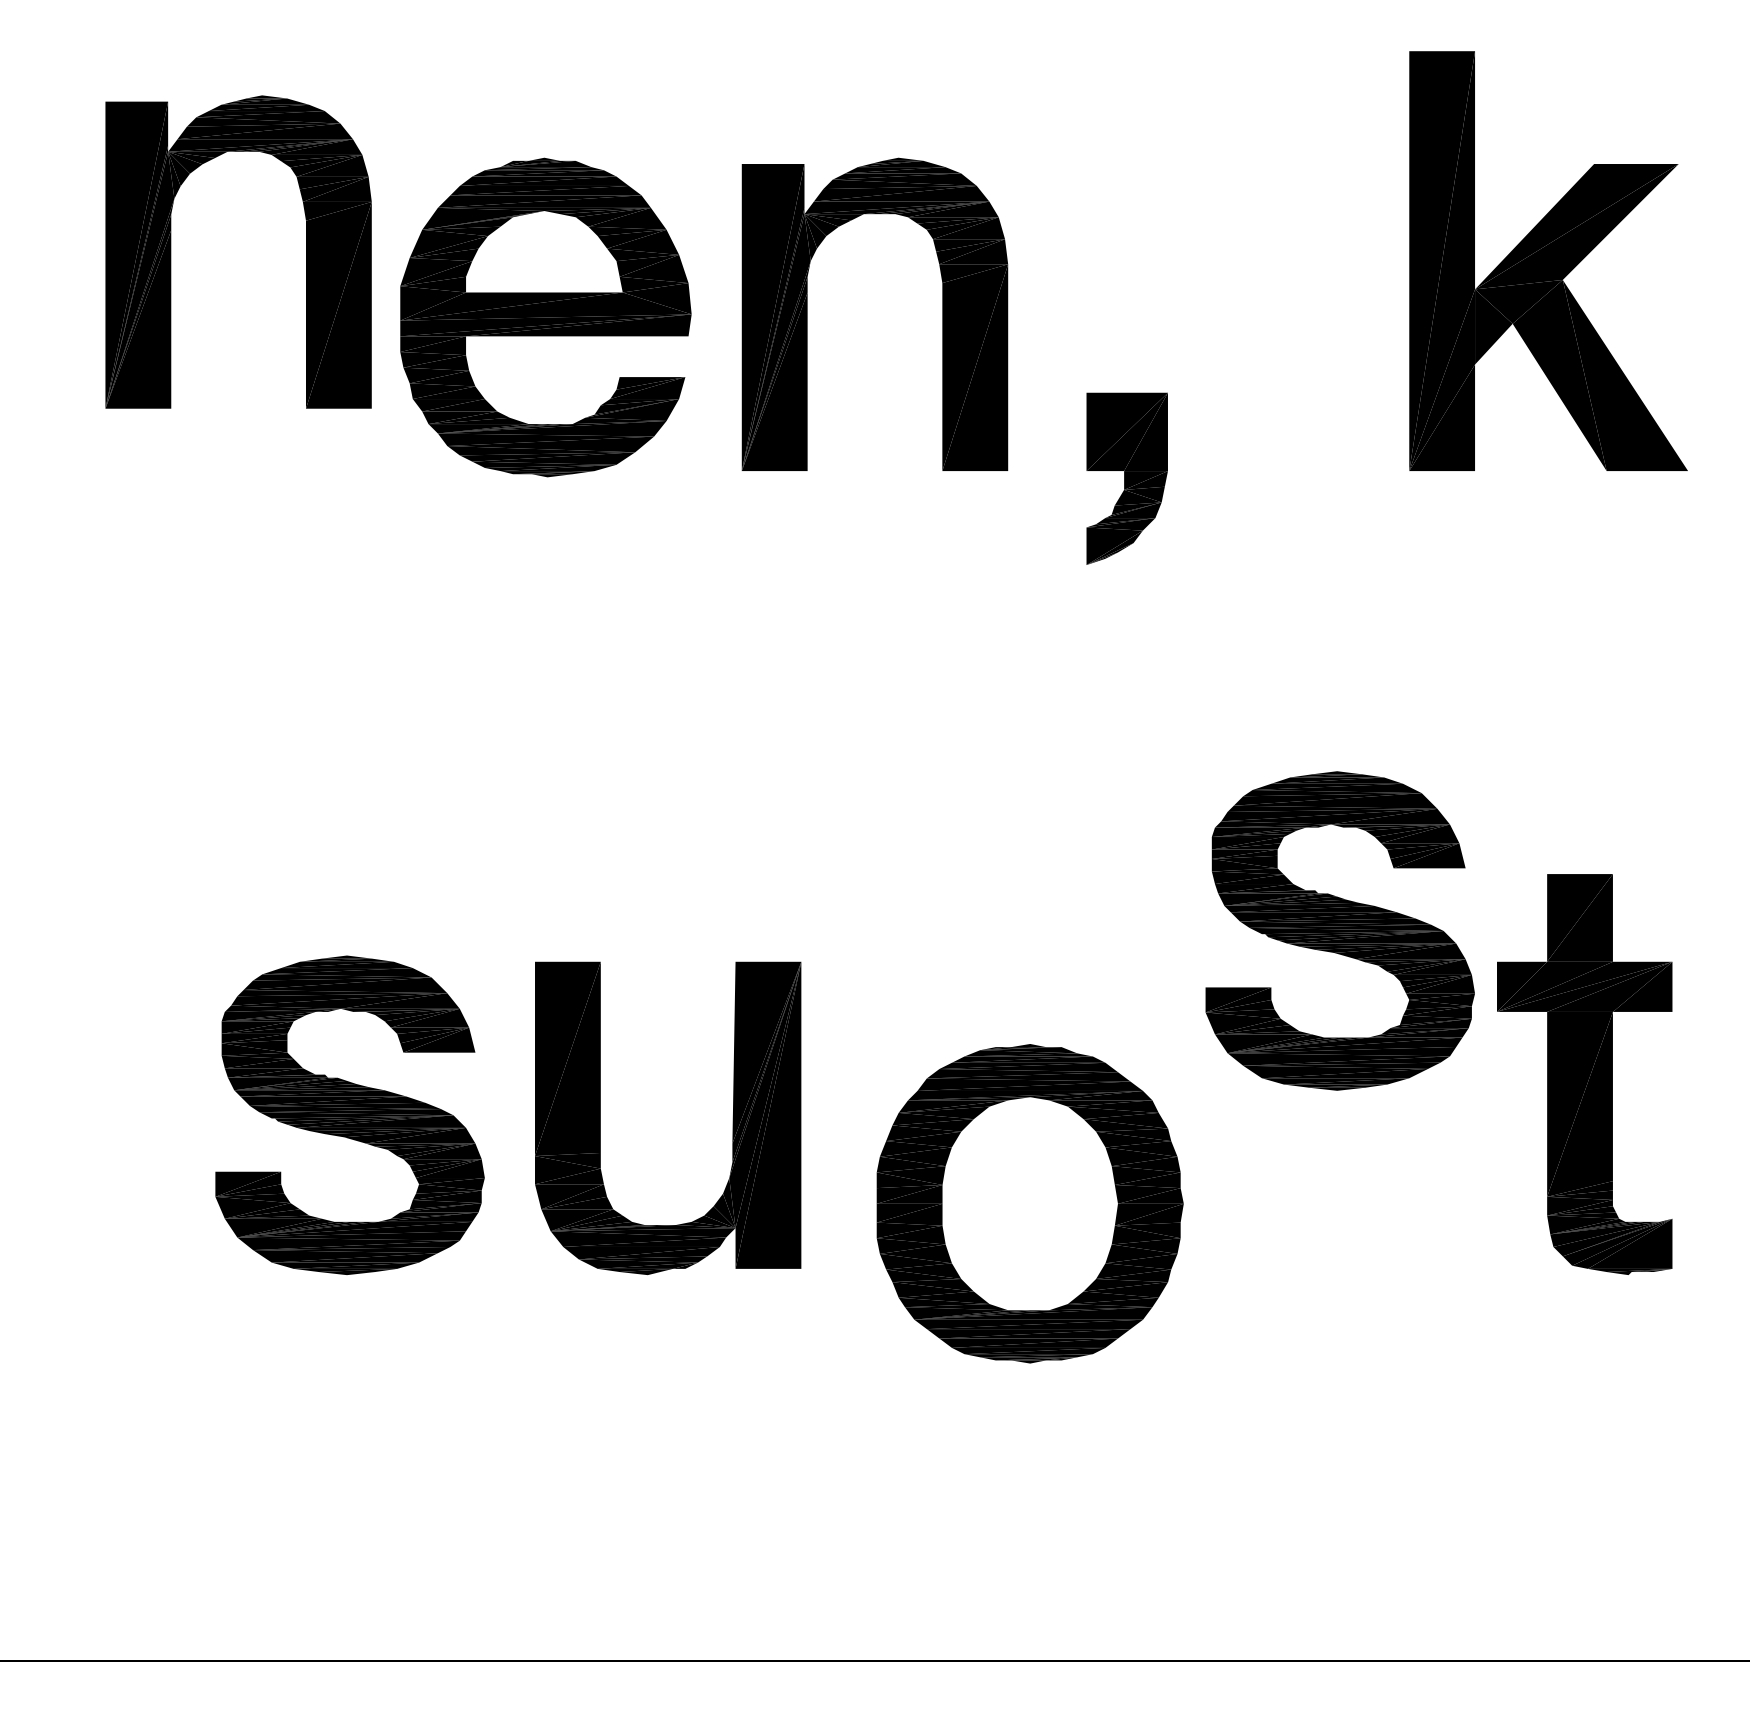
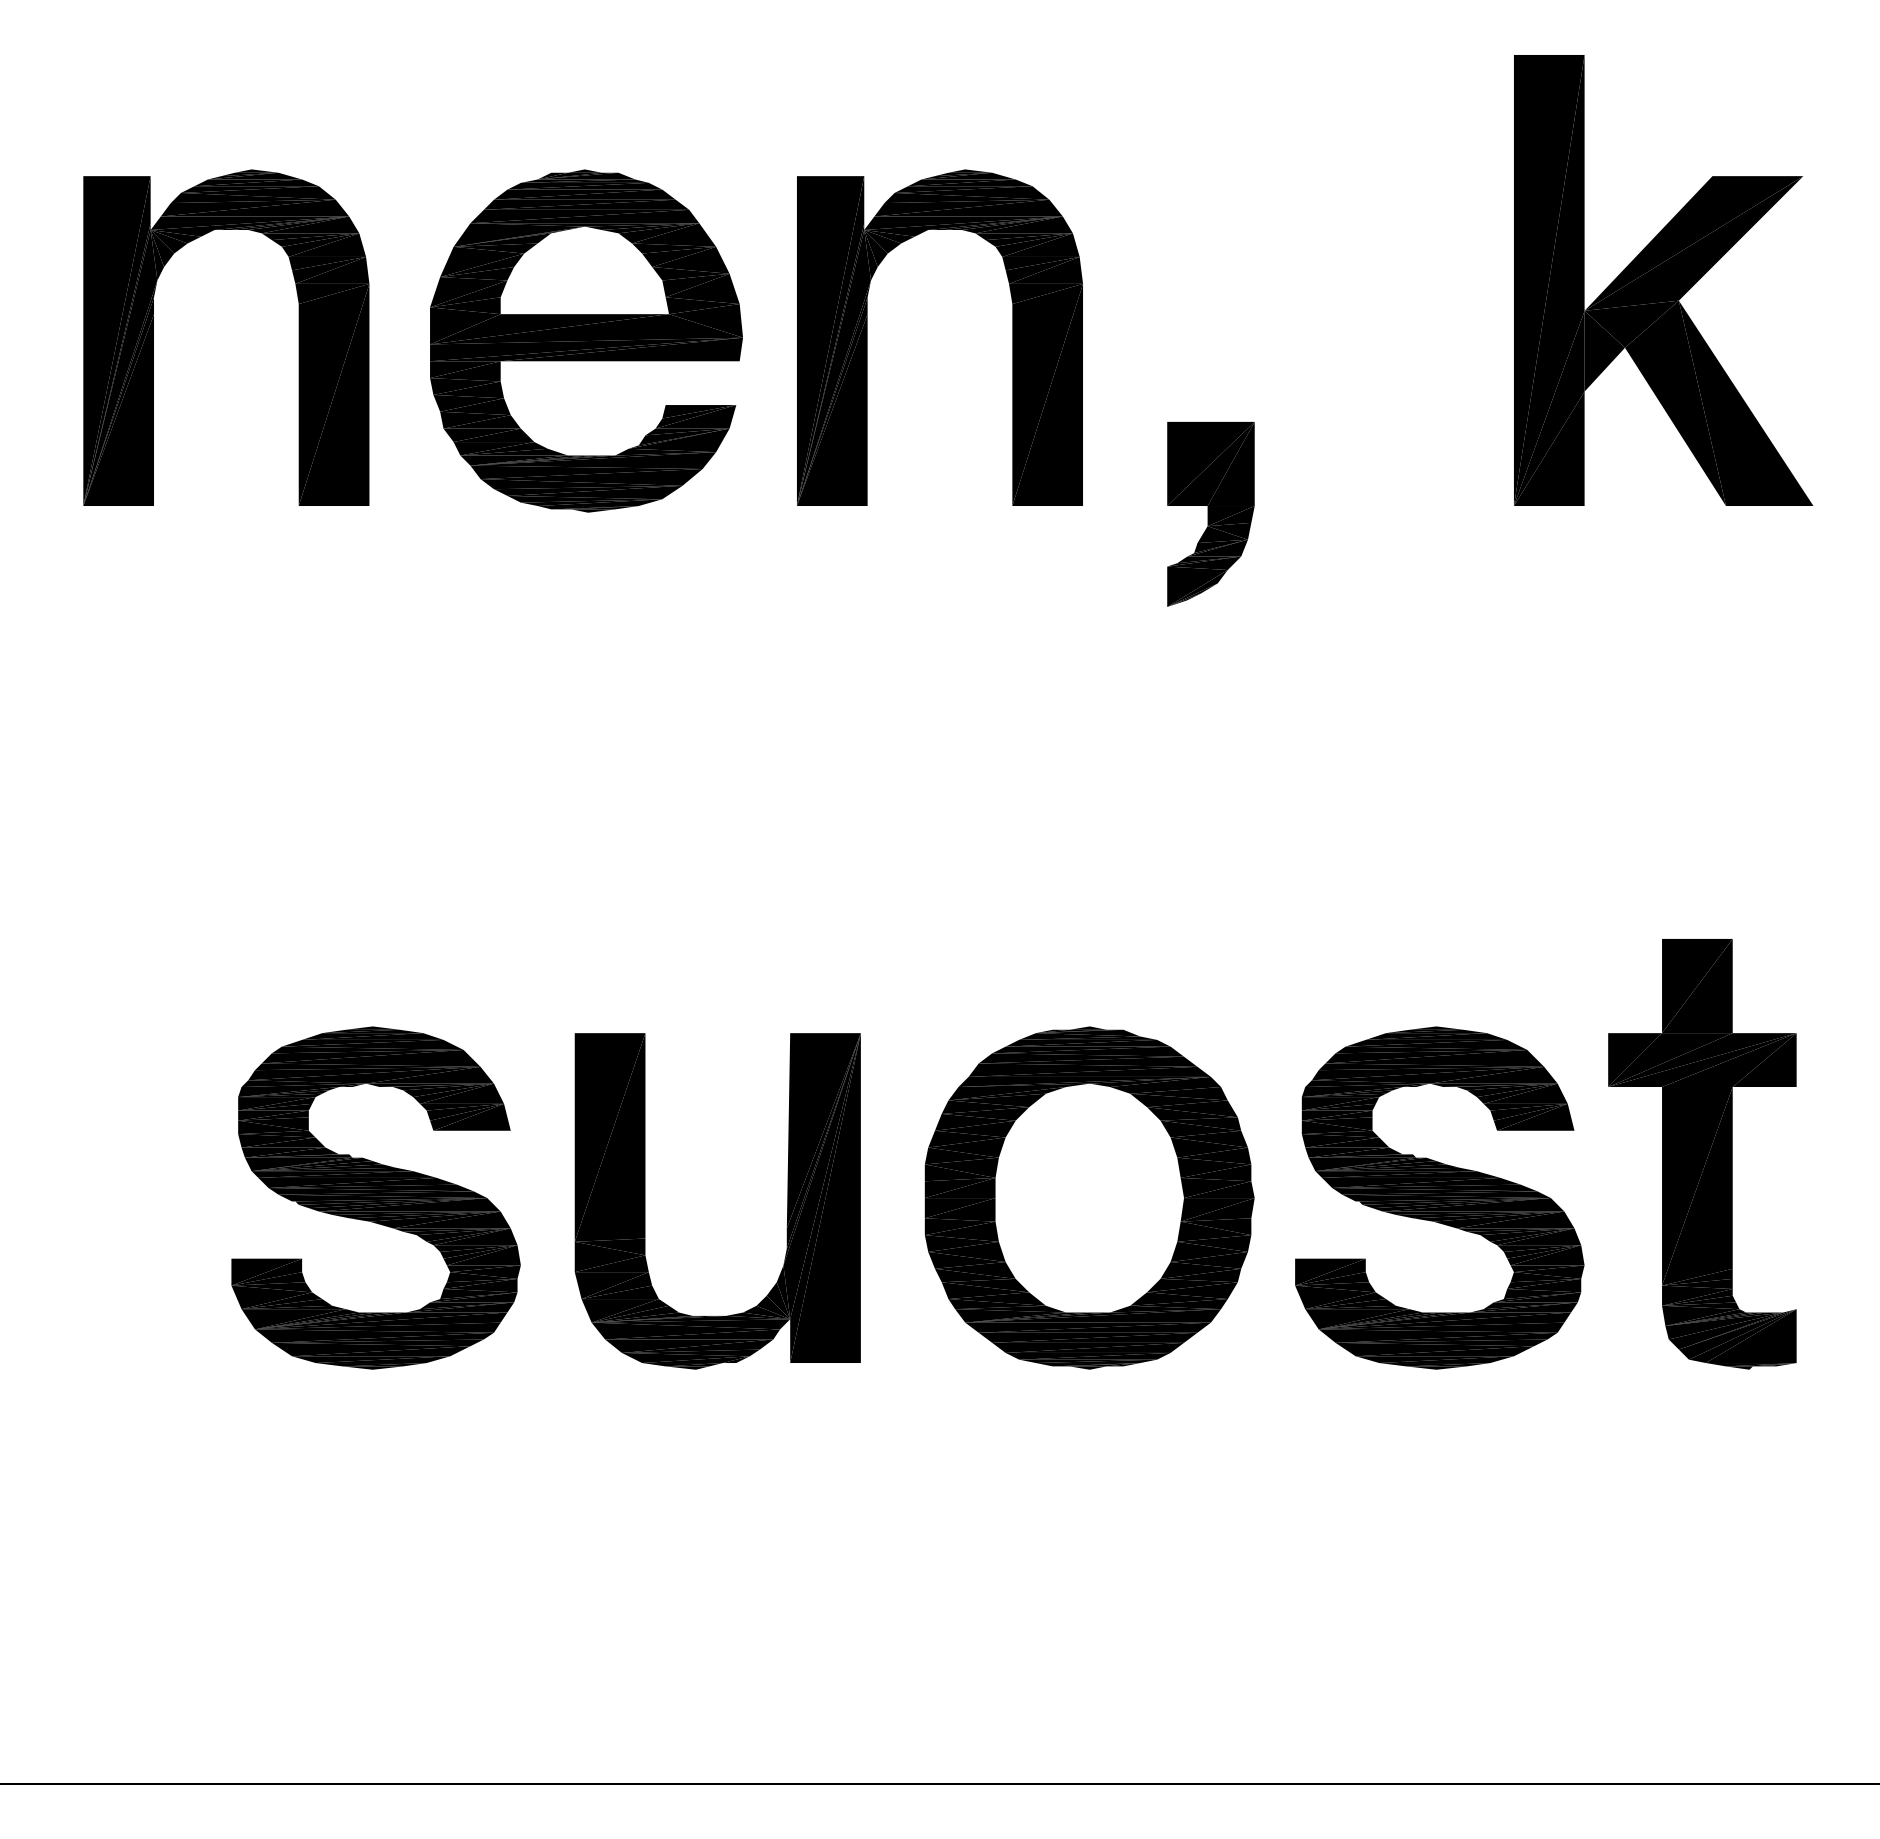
part: (305, 251) -> (298, 337), moved
part: (1339, 930) -> (1439, 1197), moved
part: (1029, 1203) -> (1089, 1197), moved

